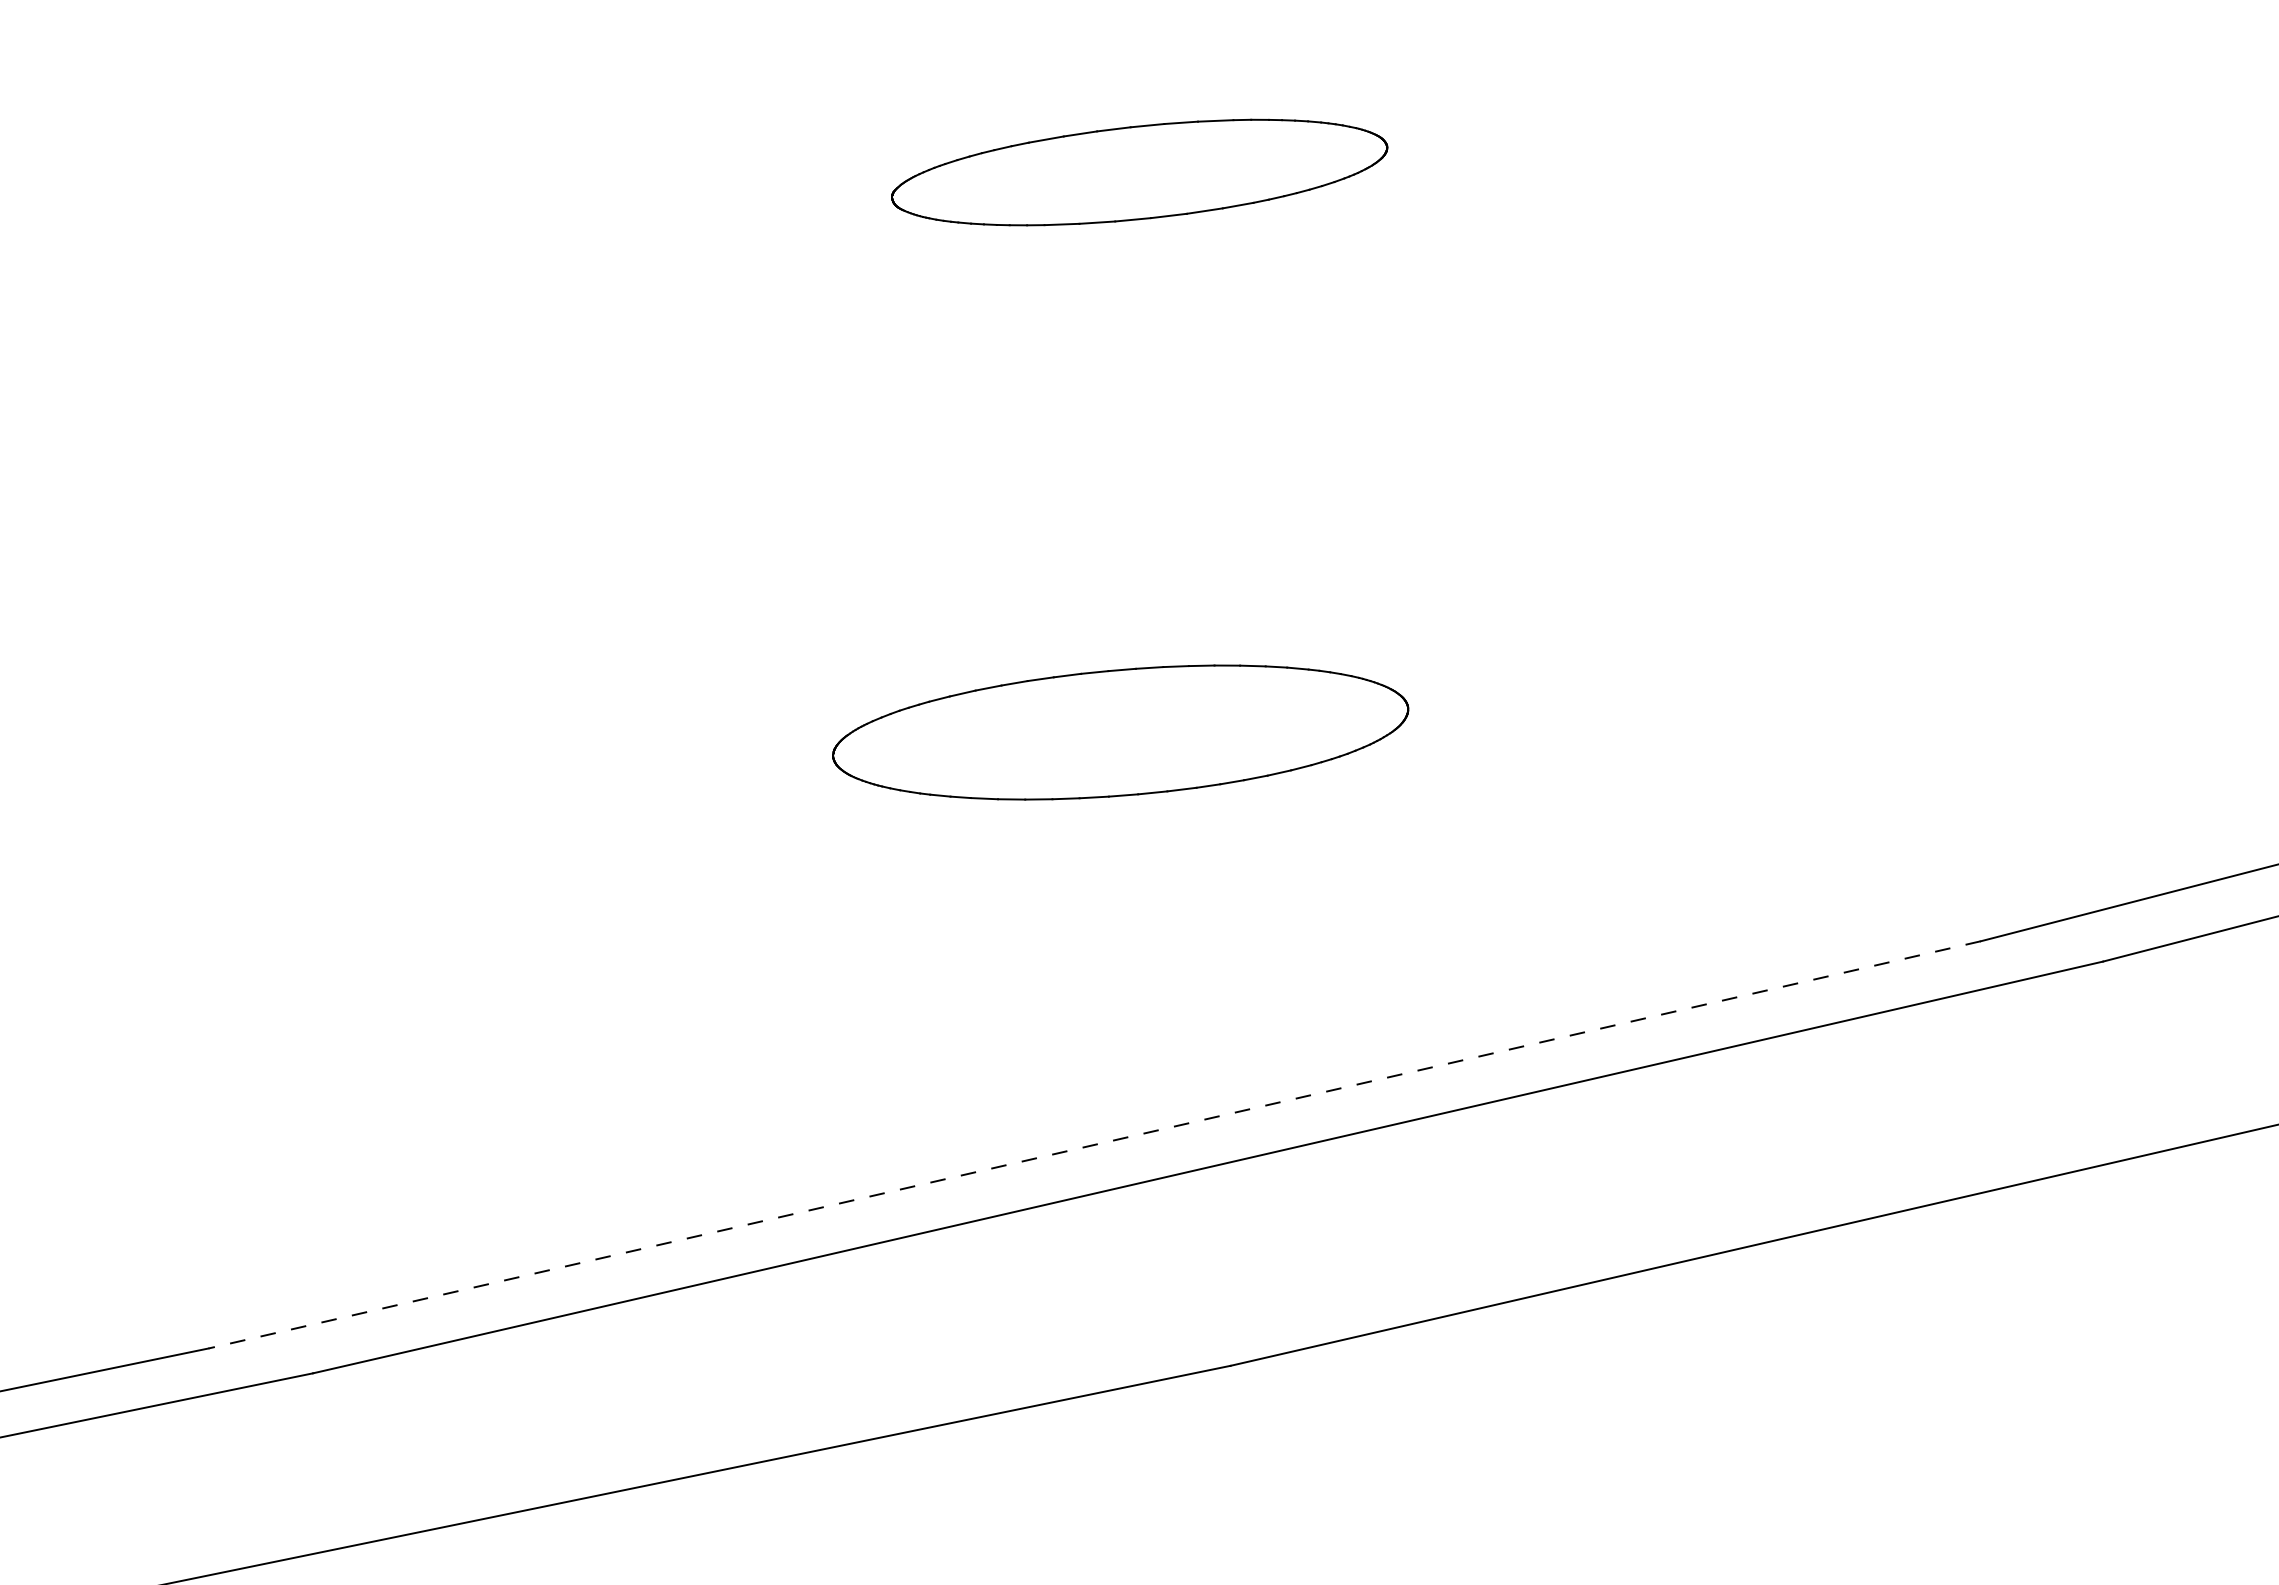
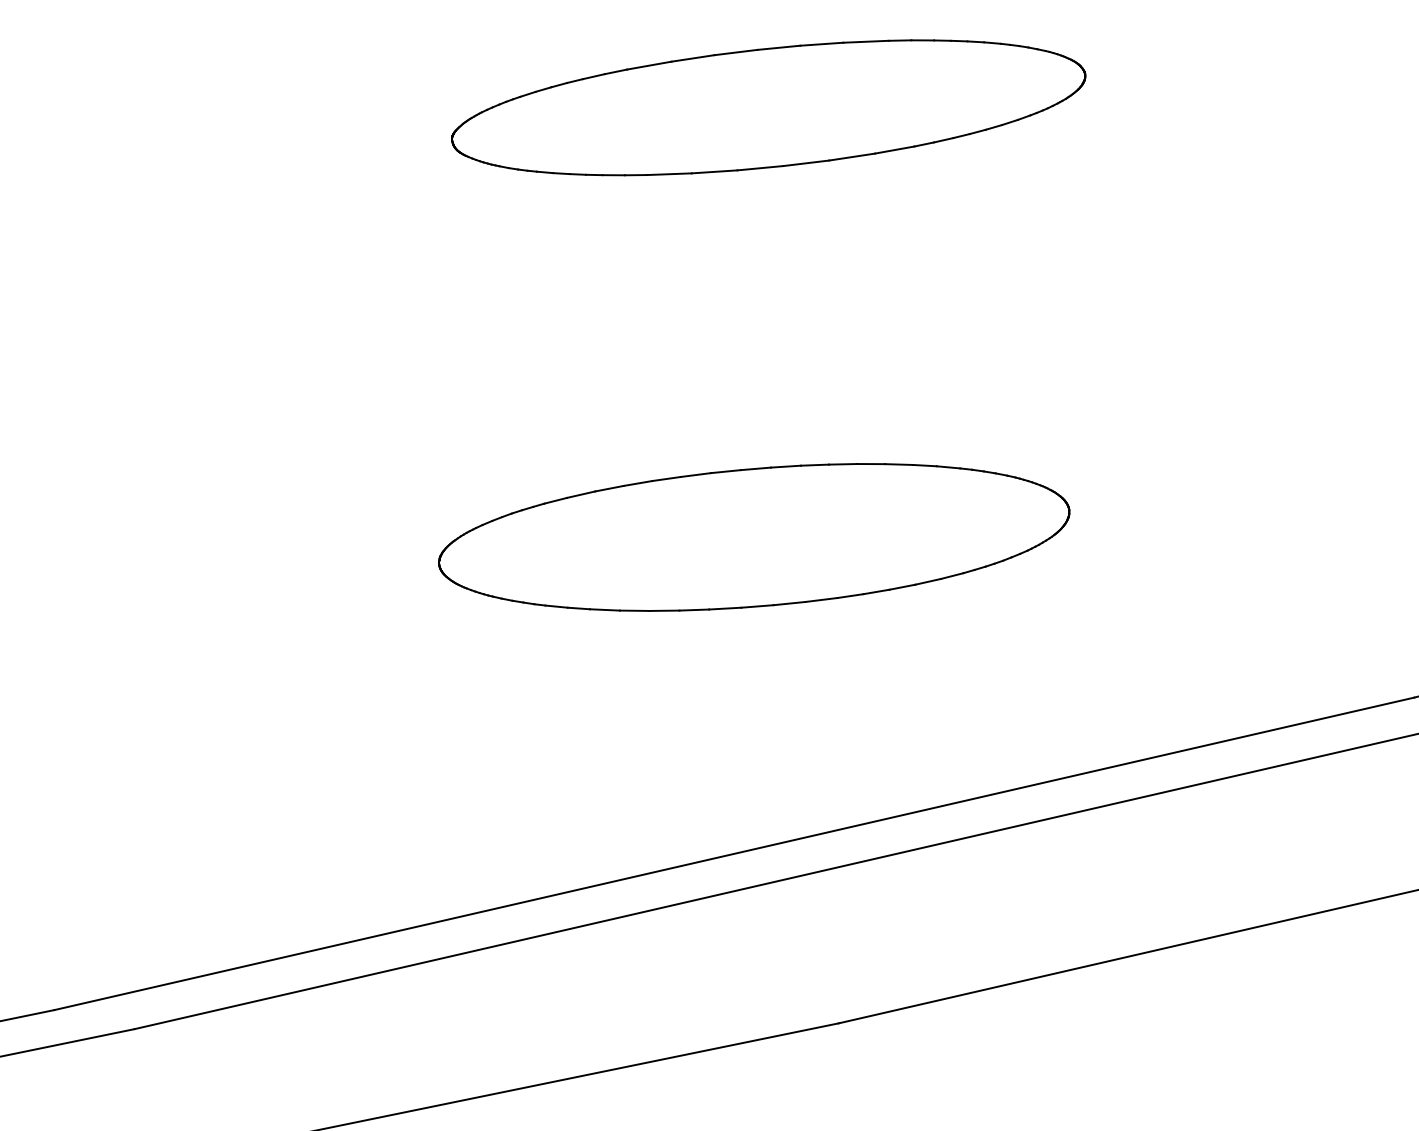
part: (1139, 172) -> (768, 107), size x1.67
part: (1120, 732) -> (754, 537), size x1.43
line: (1094, 1145) -> (734, 854), dashed -> solid

